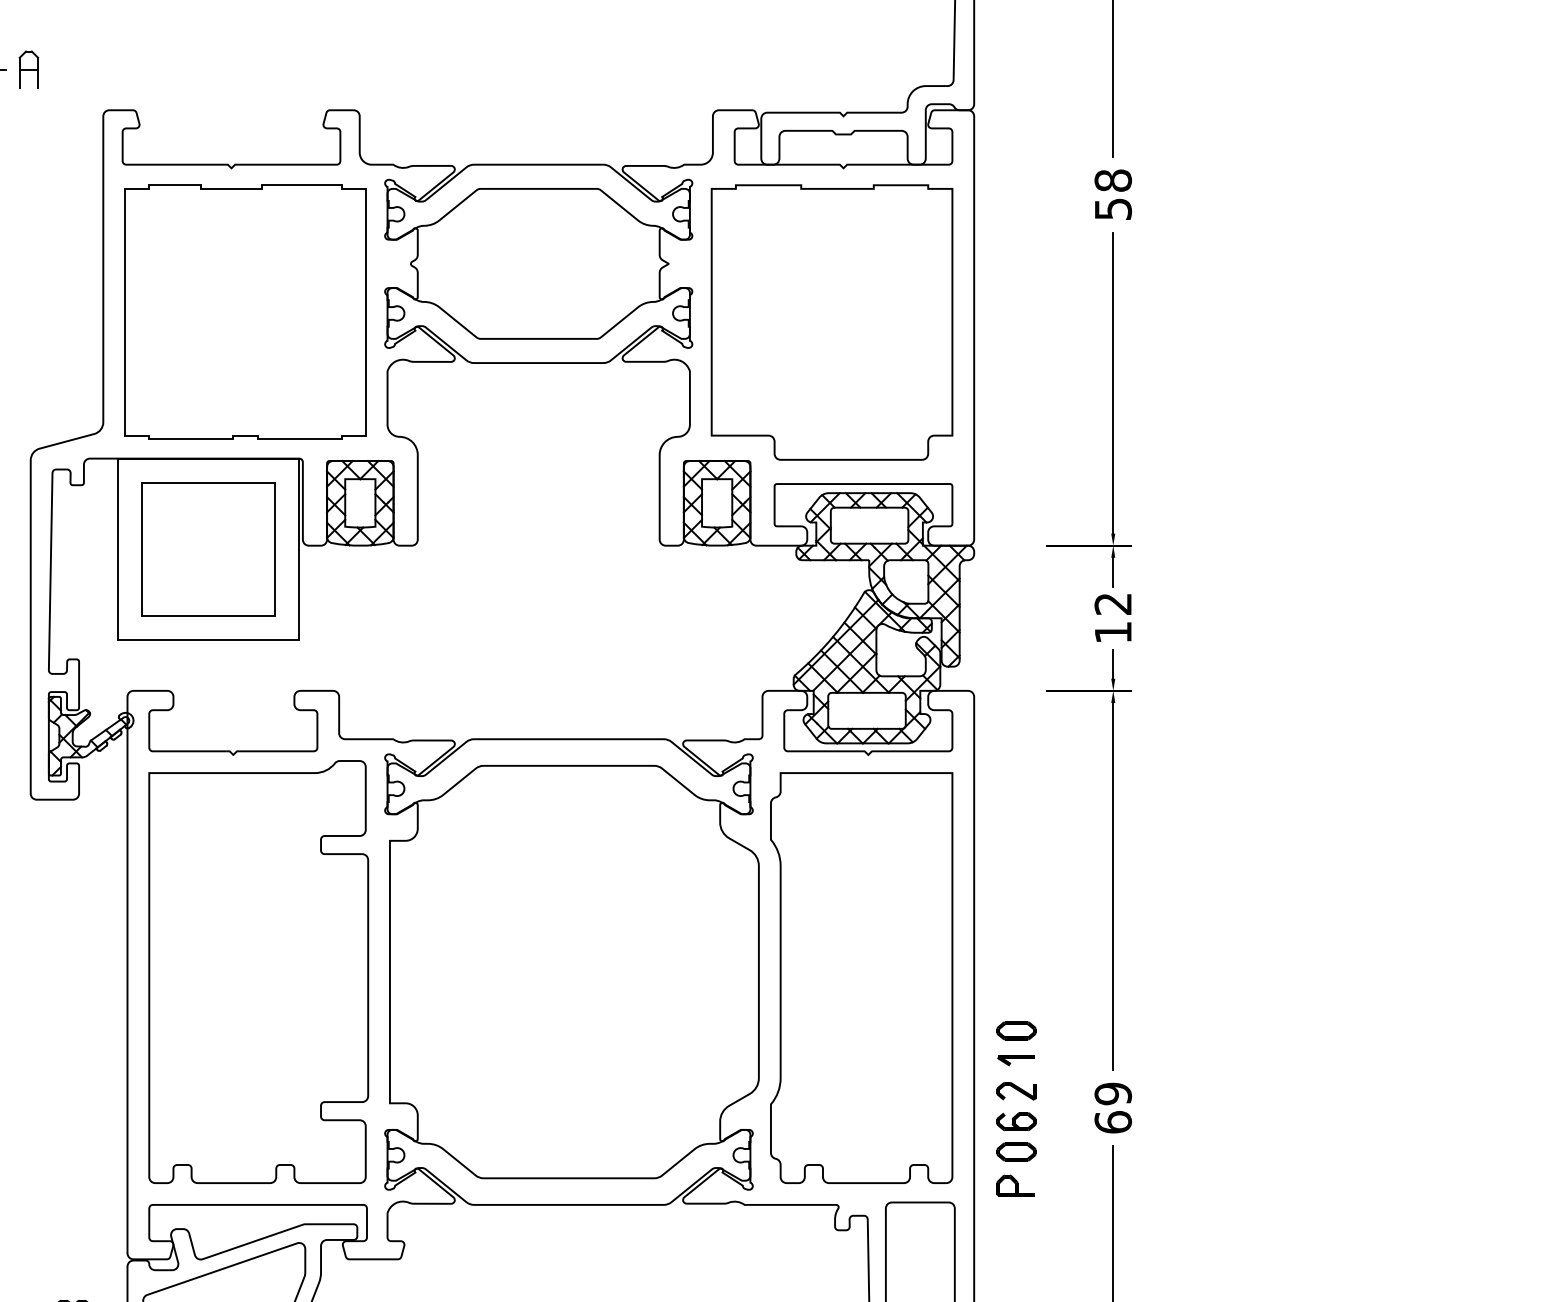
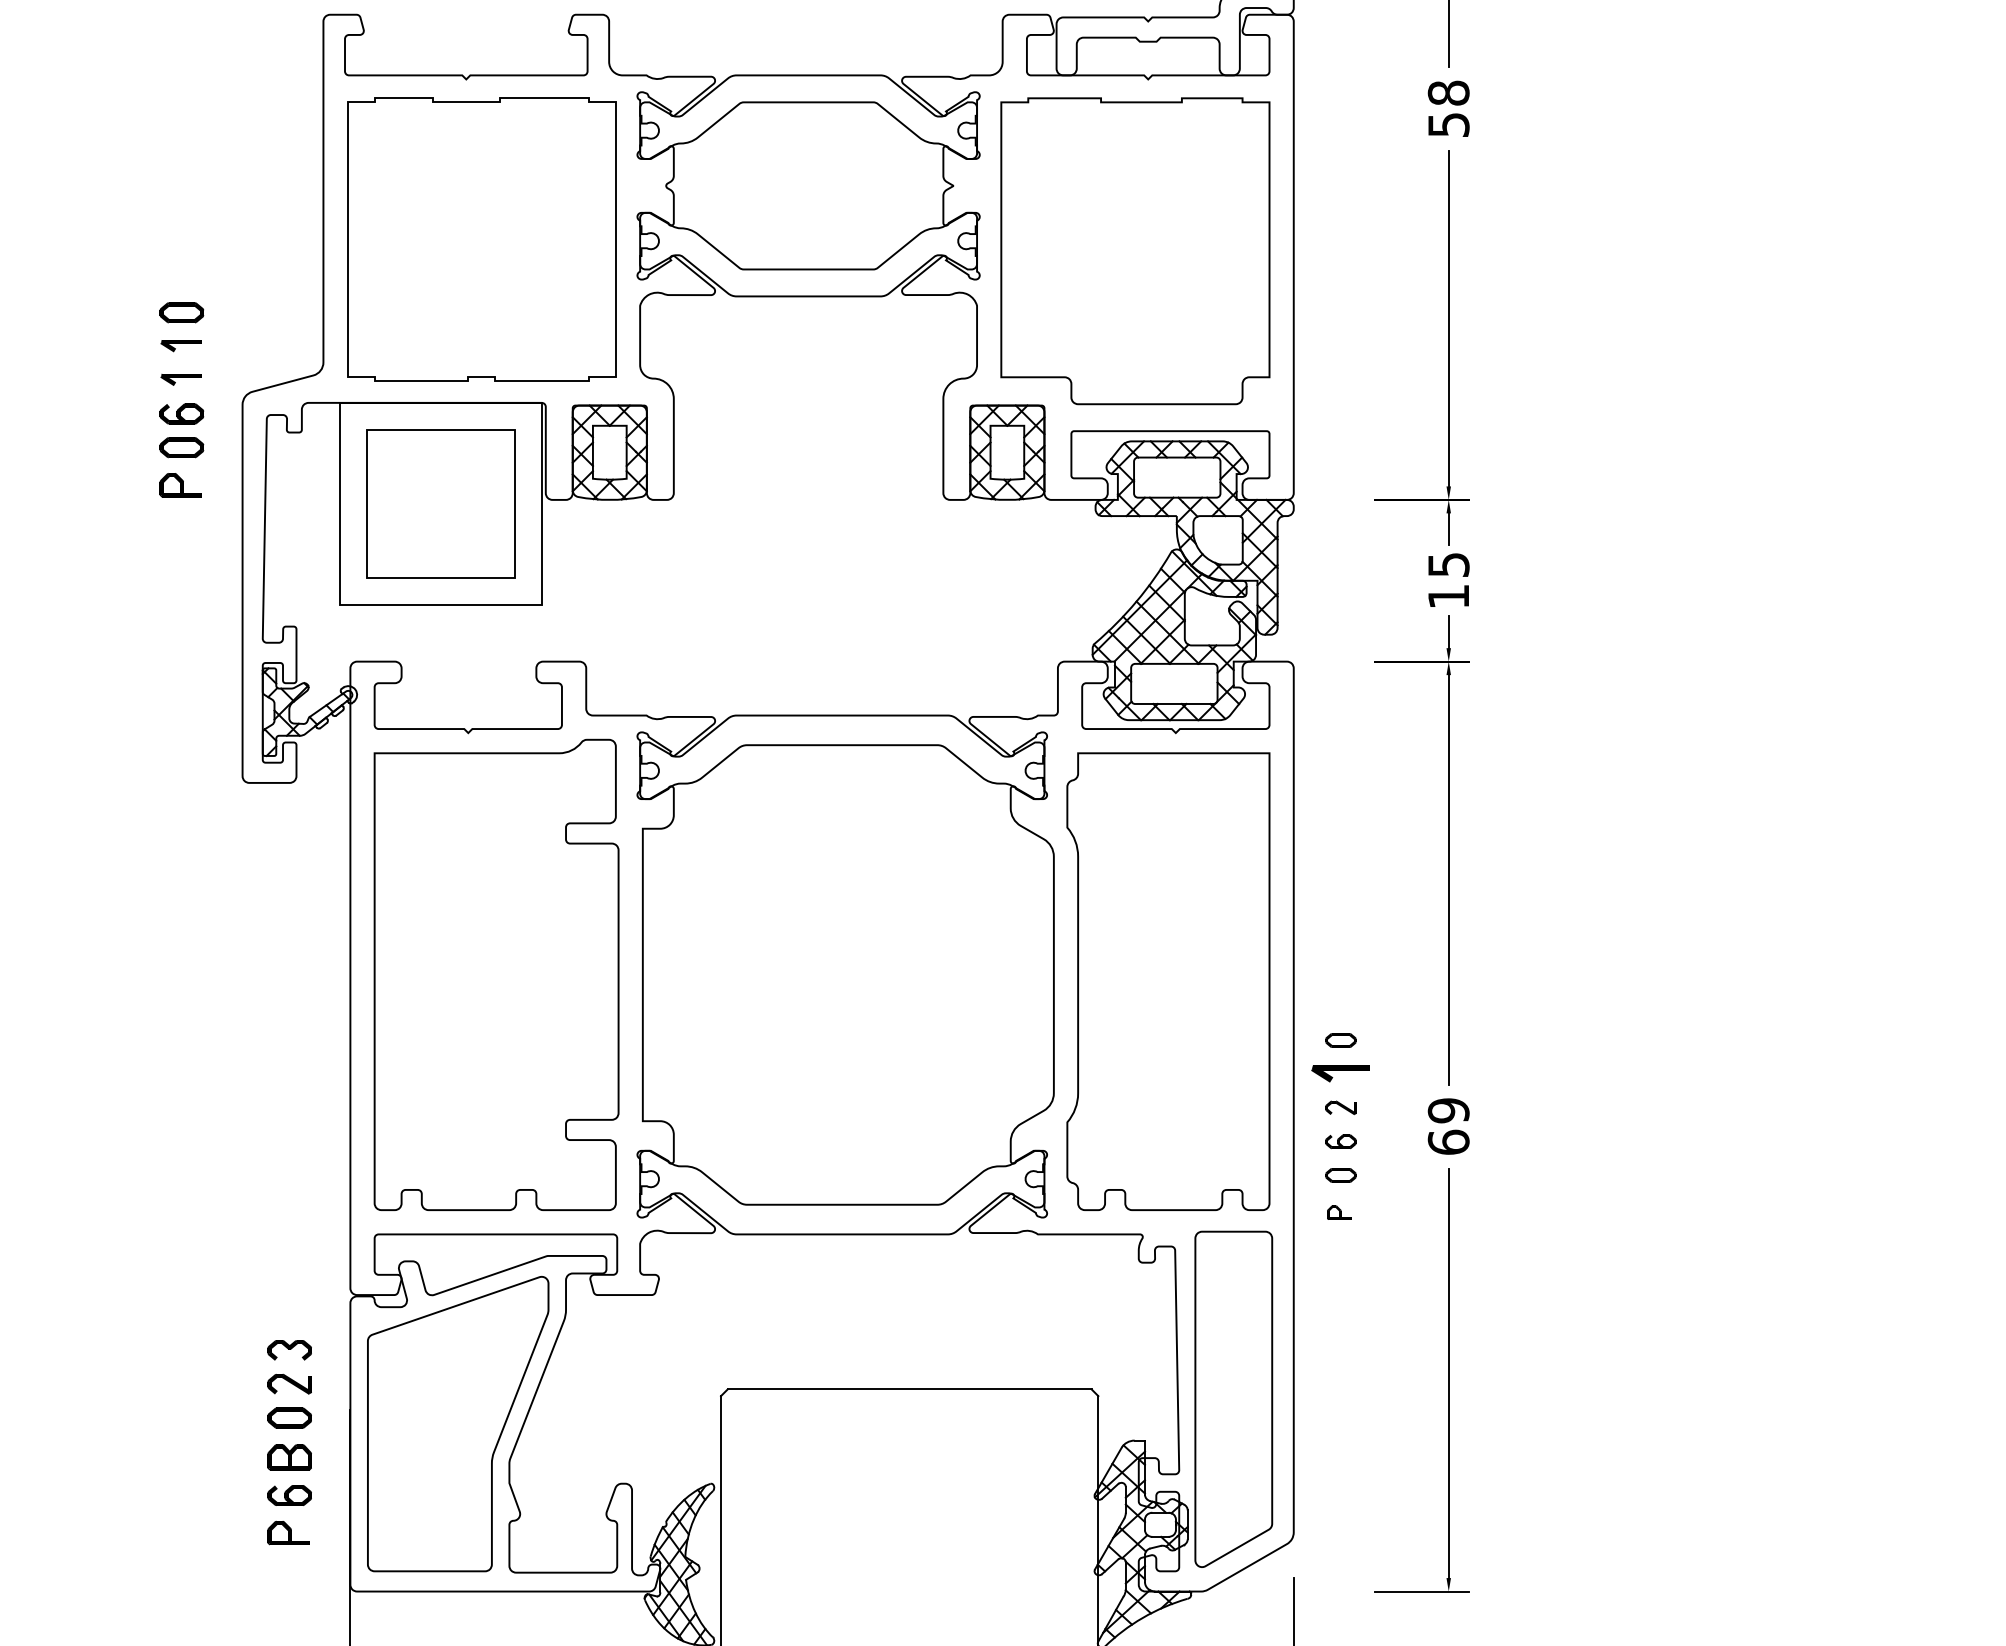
text: (1113, 604) -> (1448, 565), 12 -> 15
part: (1016, 1030) -> (1340, 1040), size x0.7
part: (1015, 1060) -> (1339, 1073), size x1.4
part: (1016, 1091) -> (1340, 1107), size x0.7
part: (1016, 1121) -> (1340, 1141), size x0.7
part: (1016, 1152) -> (1340, 1175), size x0.7
part: (1015, 1185) -> (1339, 1212), size x0.6

